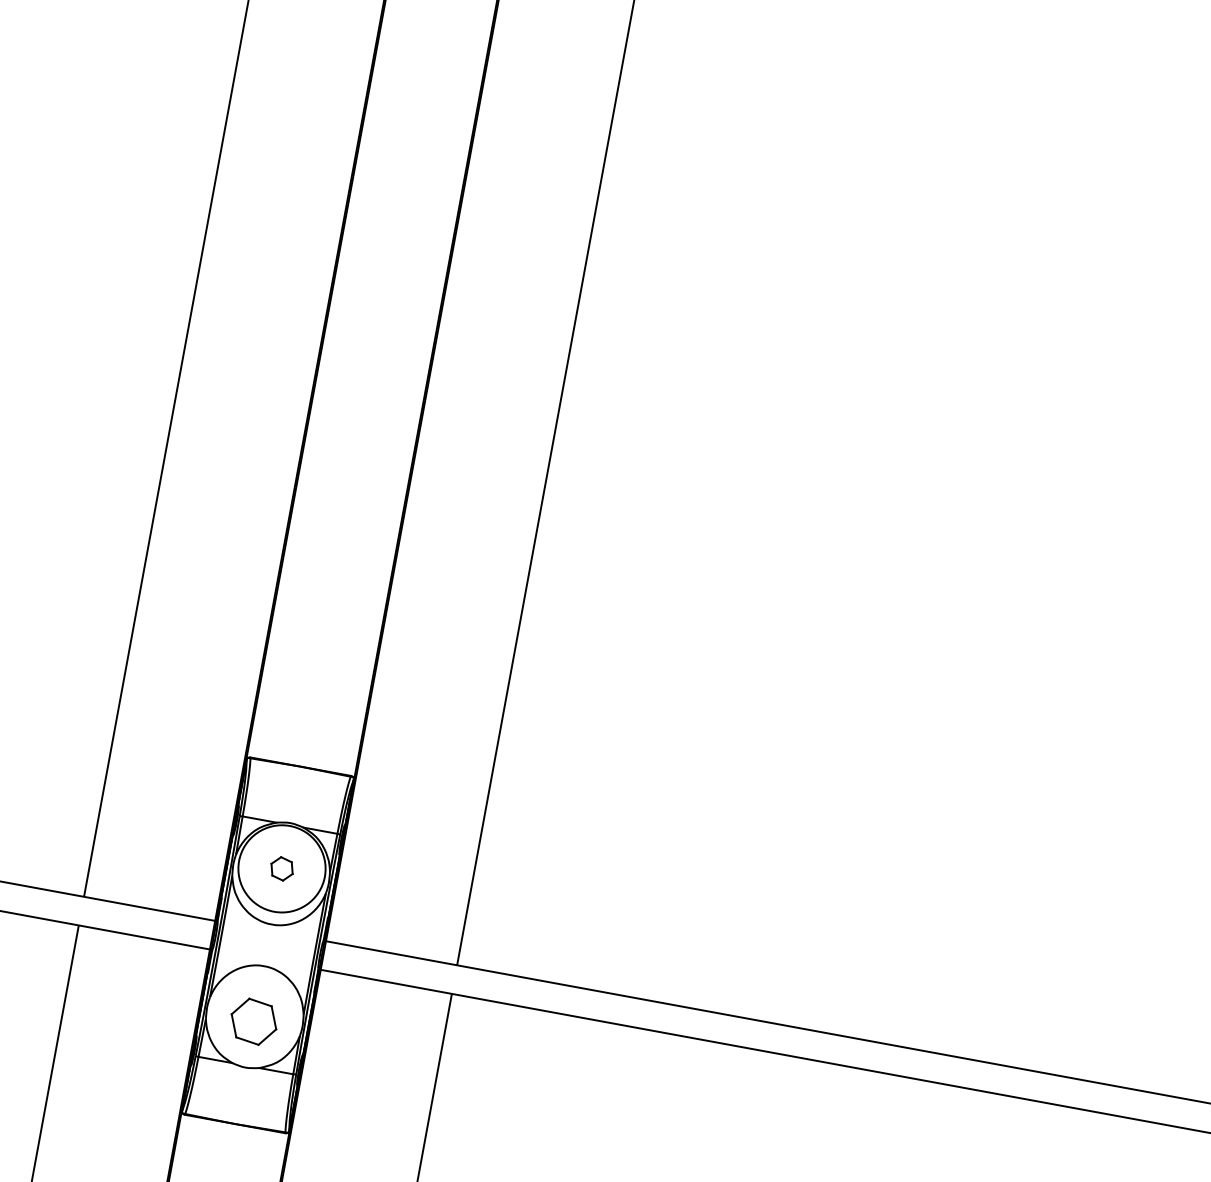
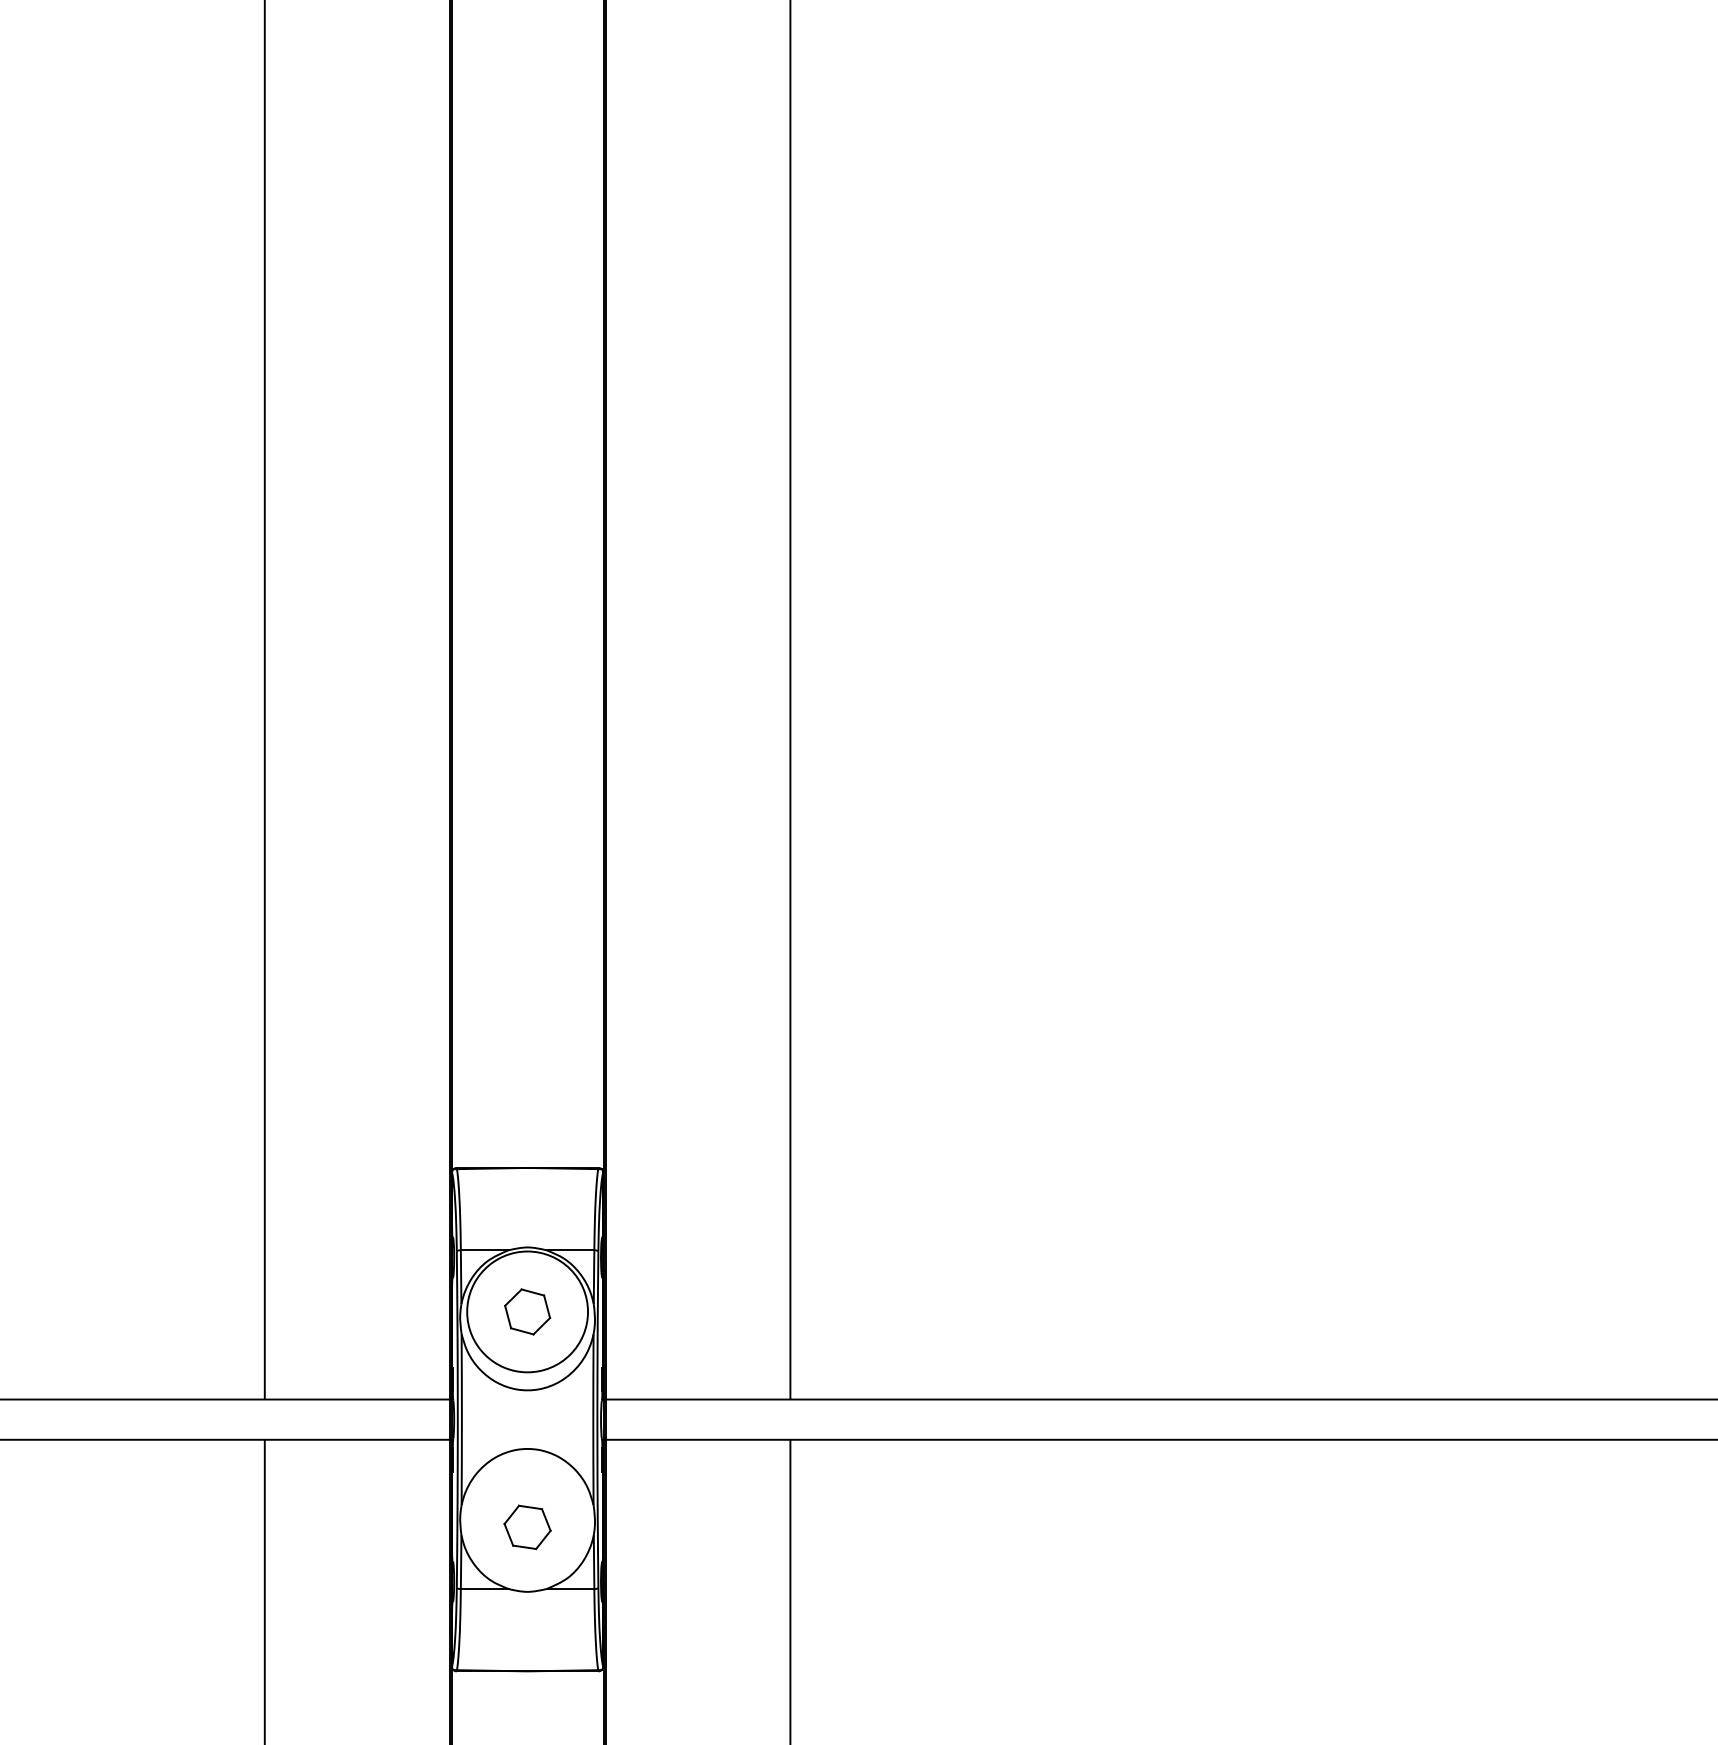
part: (281, 868) -> (527, 1311), size x1.43
part: (253, 1021) -> (527, 1527), size x0.71

